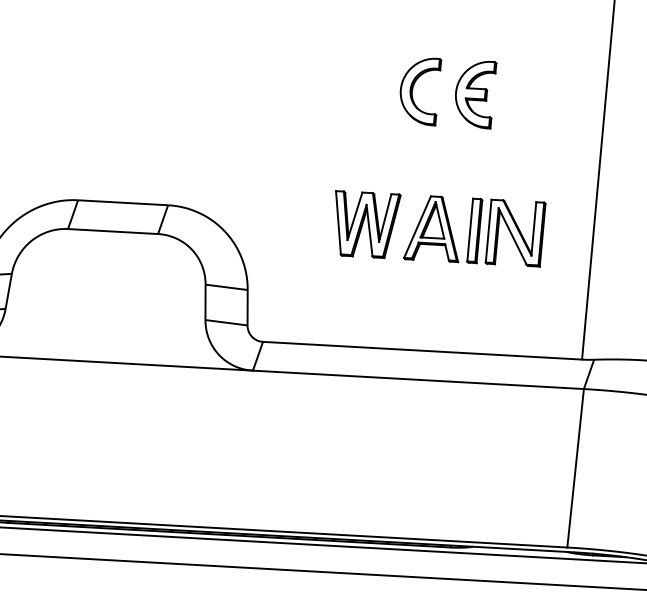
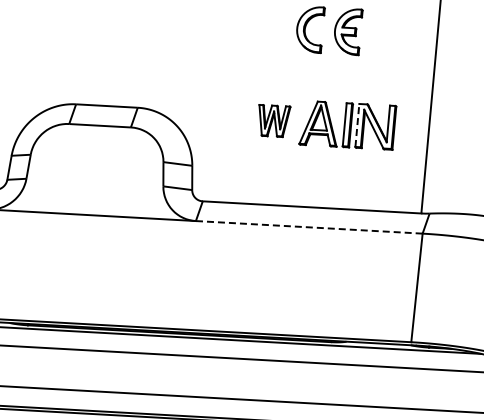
part: (367, 223) -> (274, 120), size x0.7
line: (488, 231) -> (357, 125), solid -> dashed
line: (418, 380) -> (309, 227), solid -> dashed

